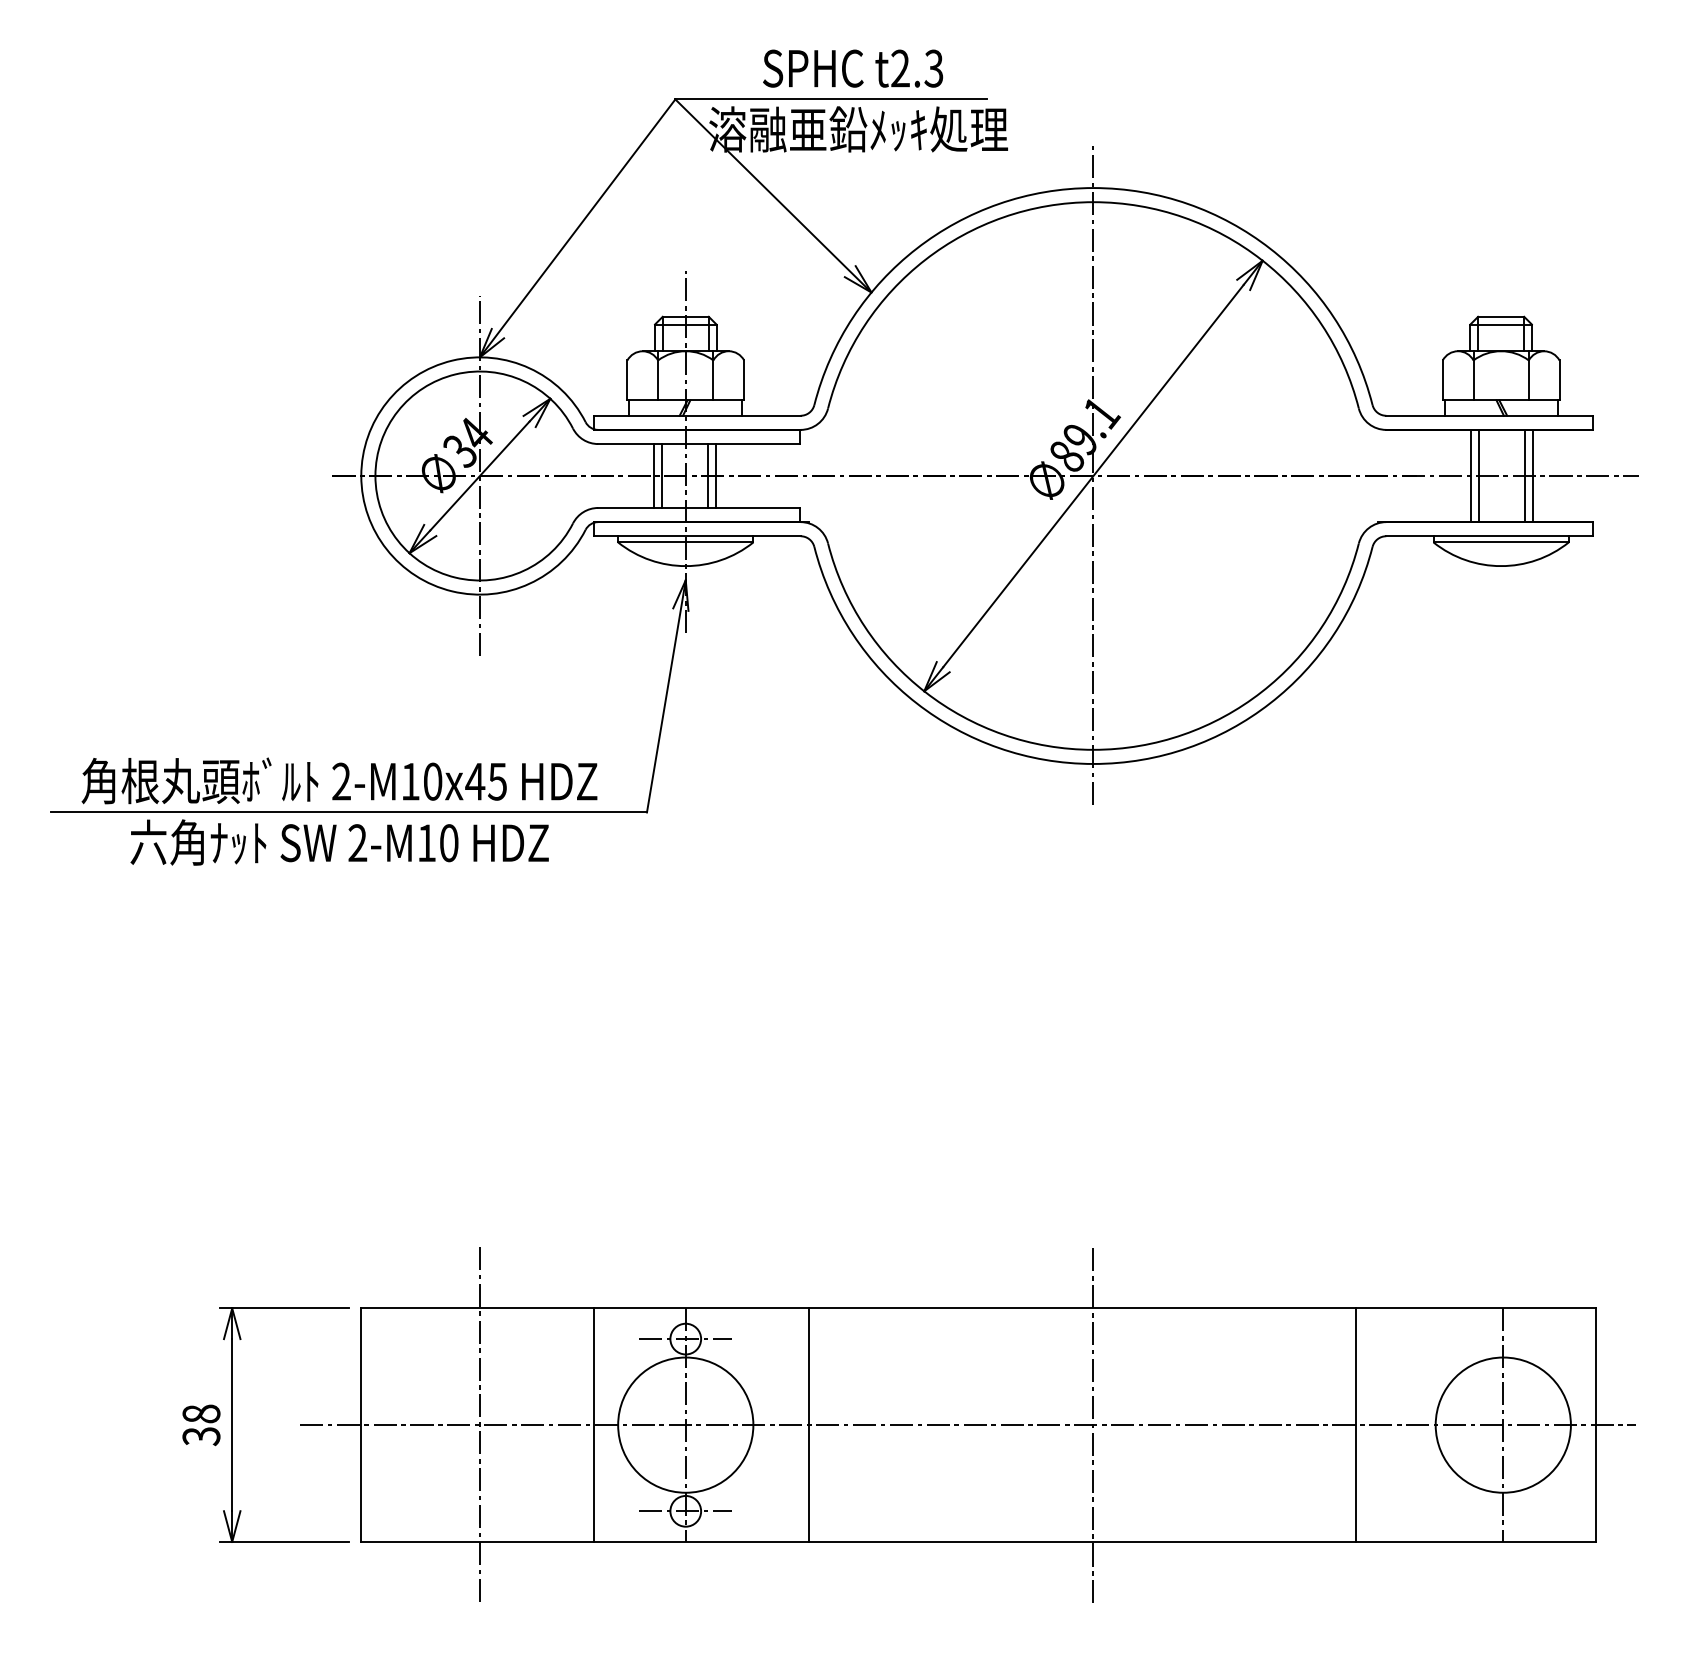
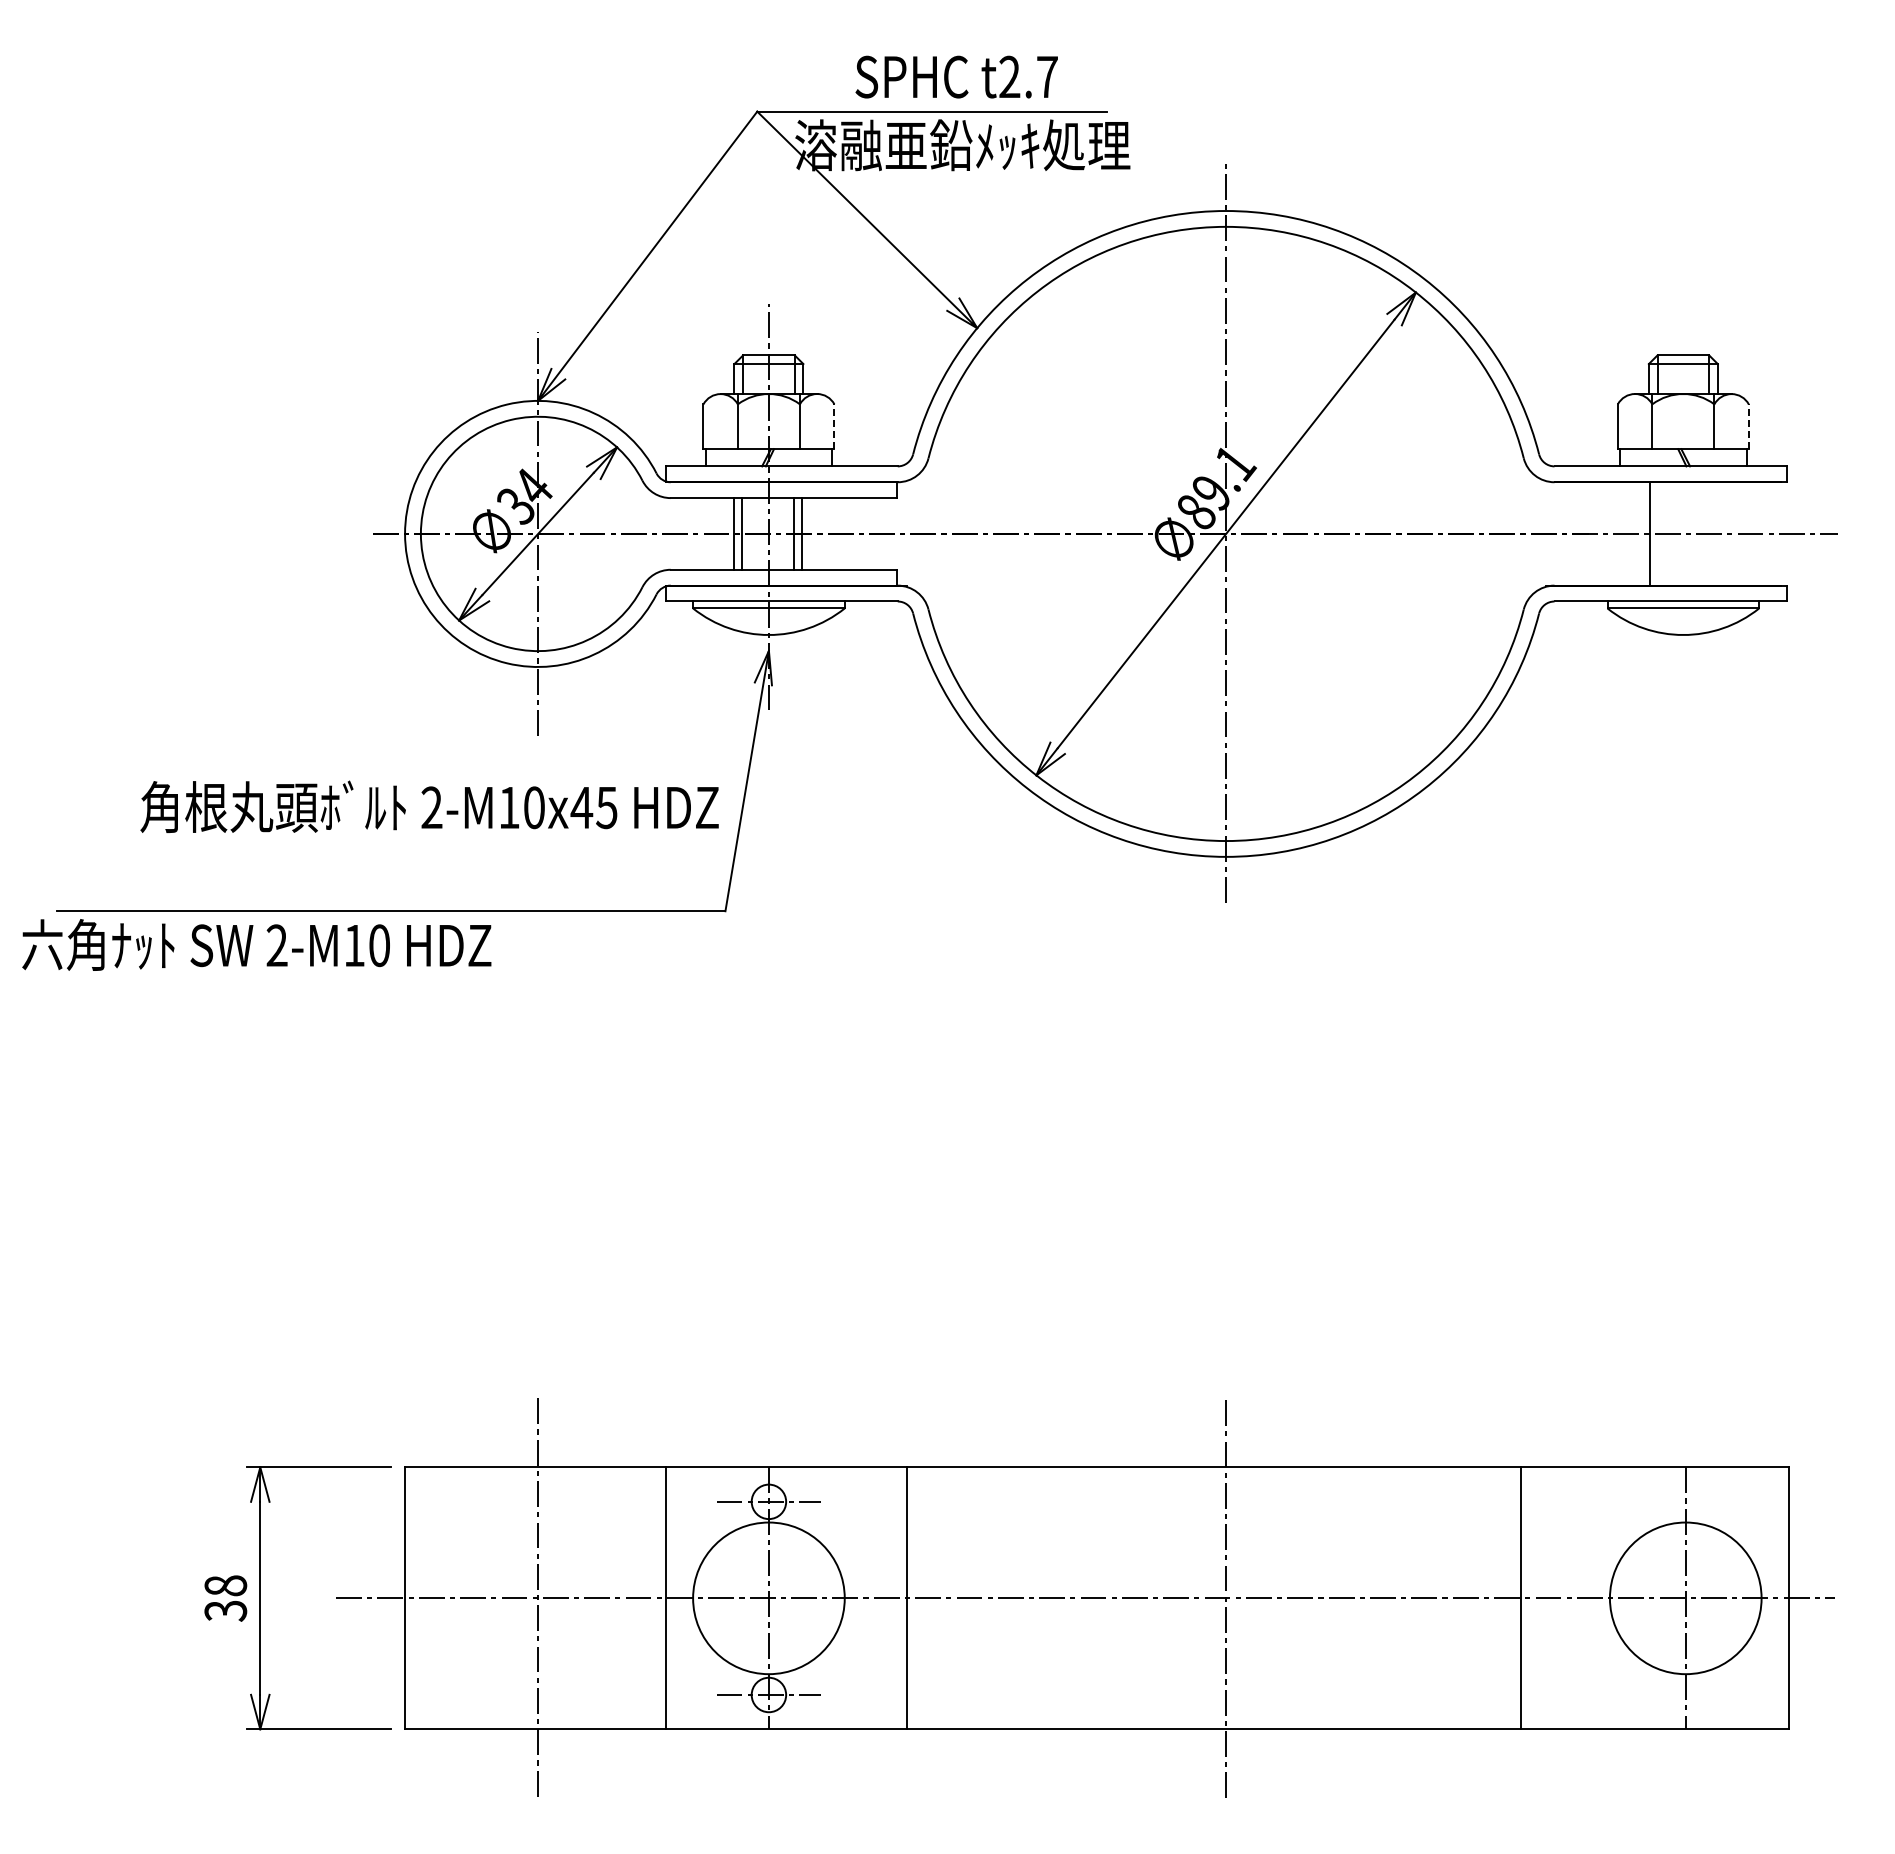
text: (933, 68) -> (1046, 76), t2.3 -> t2.7
line: (744, 380) -> (834, 426), solid -> dashed
line: (1559, 380) -> (1748, 426), solid -> dashed
line: (1478, 475) -> (1658, 533), removed
line: (1525, 475) -> (1710, 533), removed
line: (1532, 475) -> (1718, 533), removed
text: (339, 780) -> (429, 806), moved
text: (339, 842) -> (256, 944), moved

